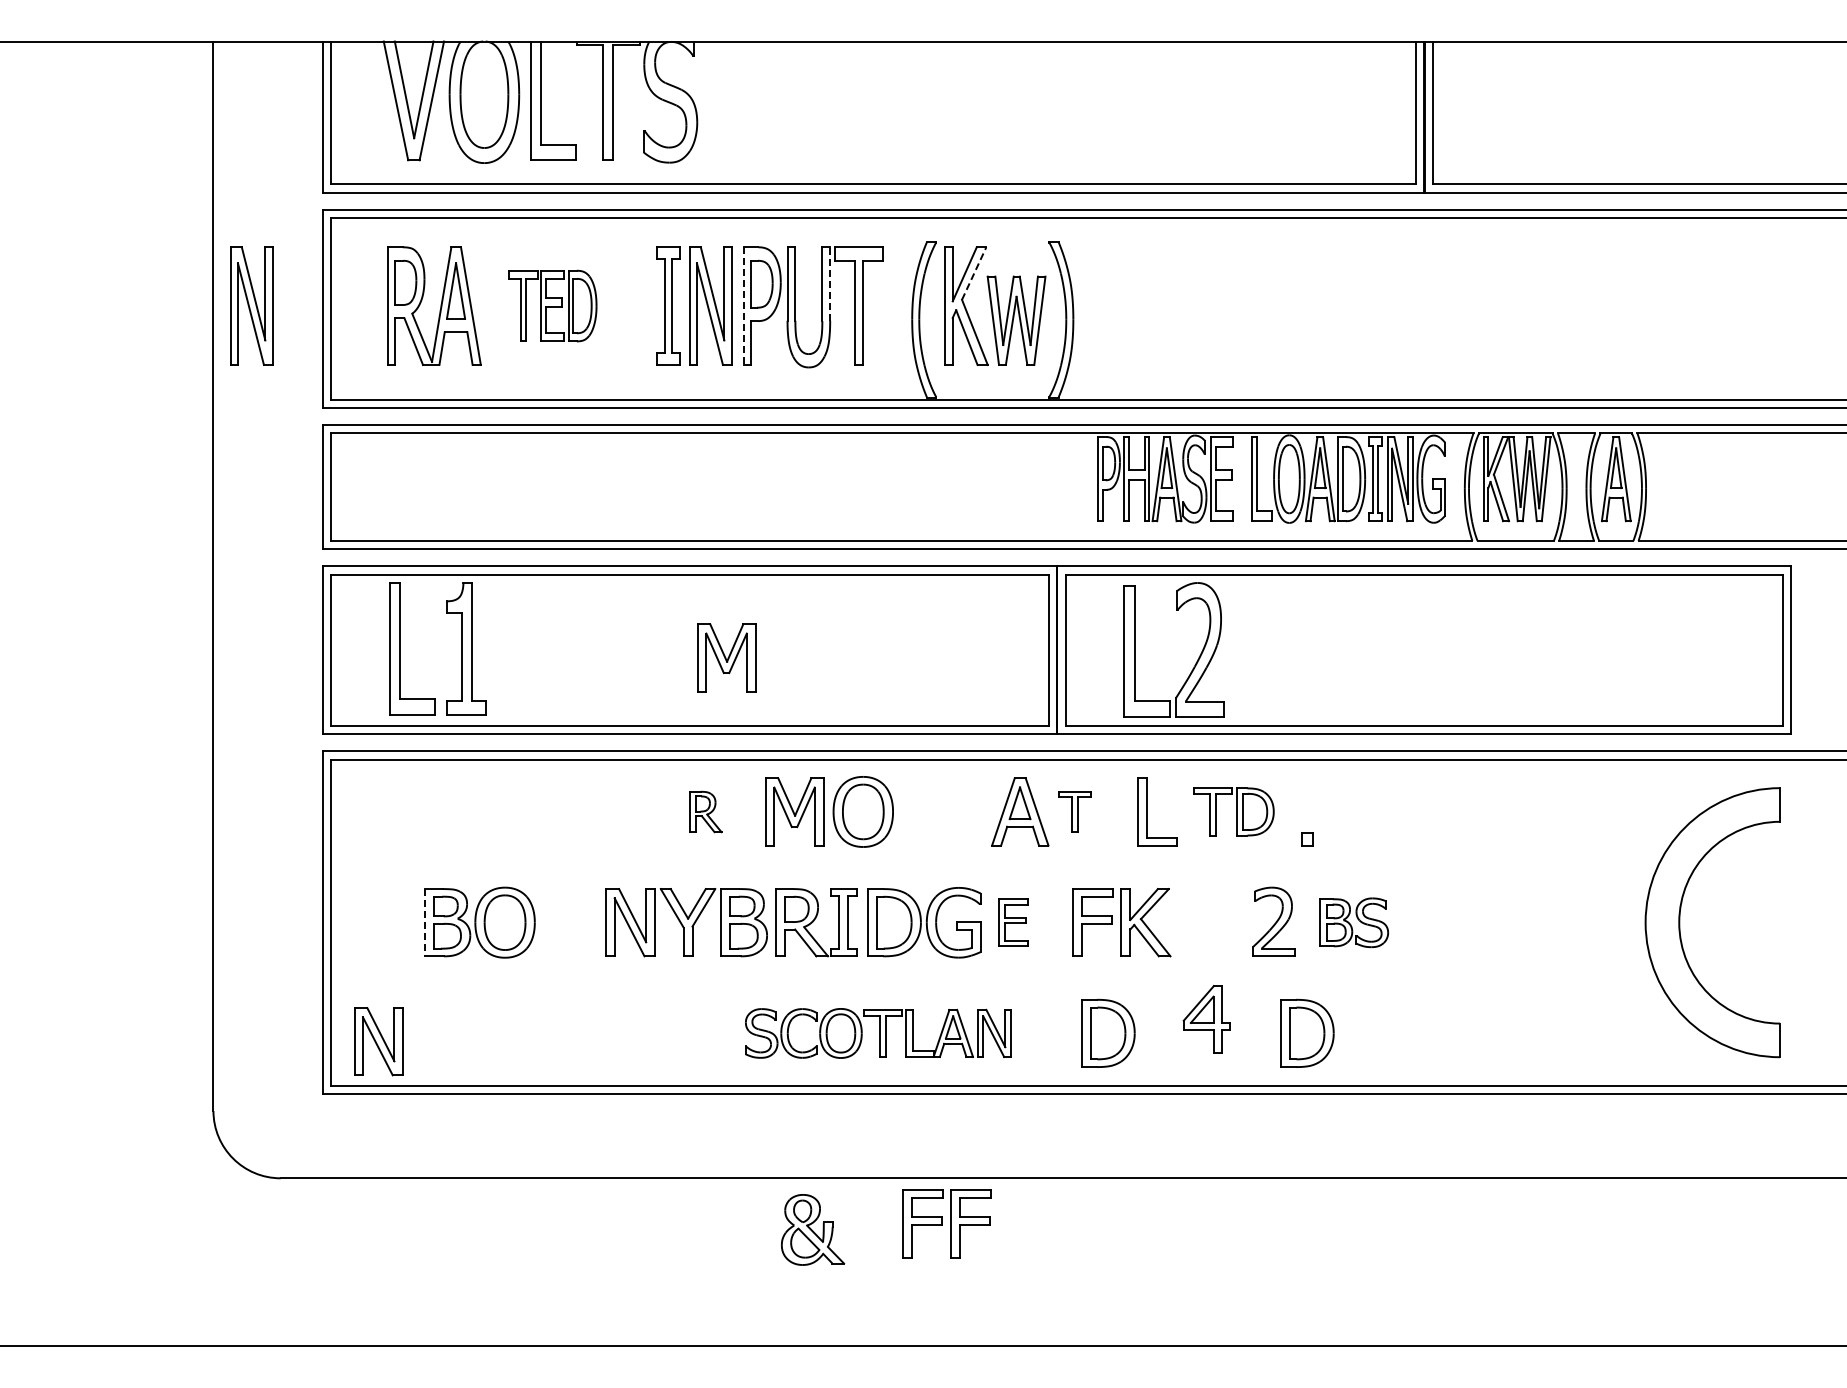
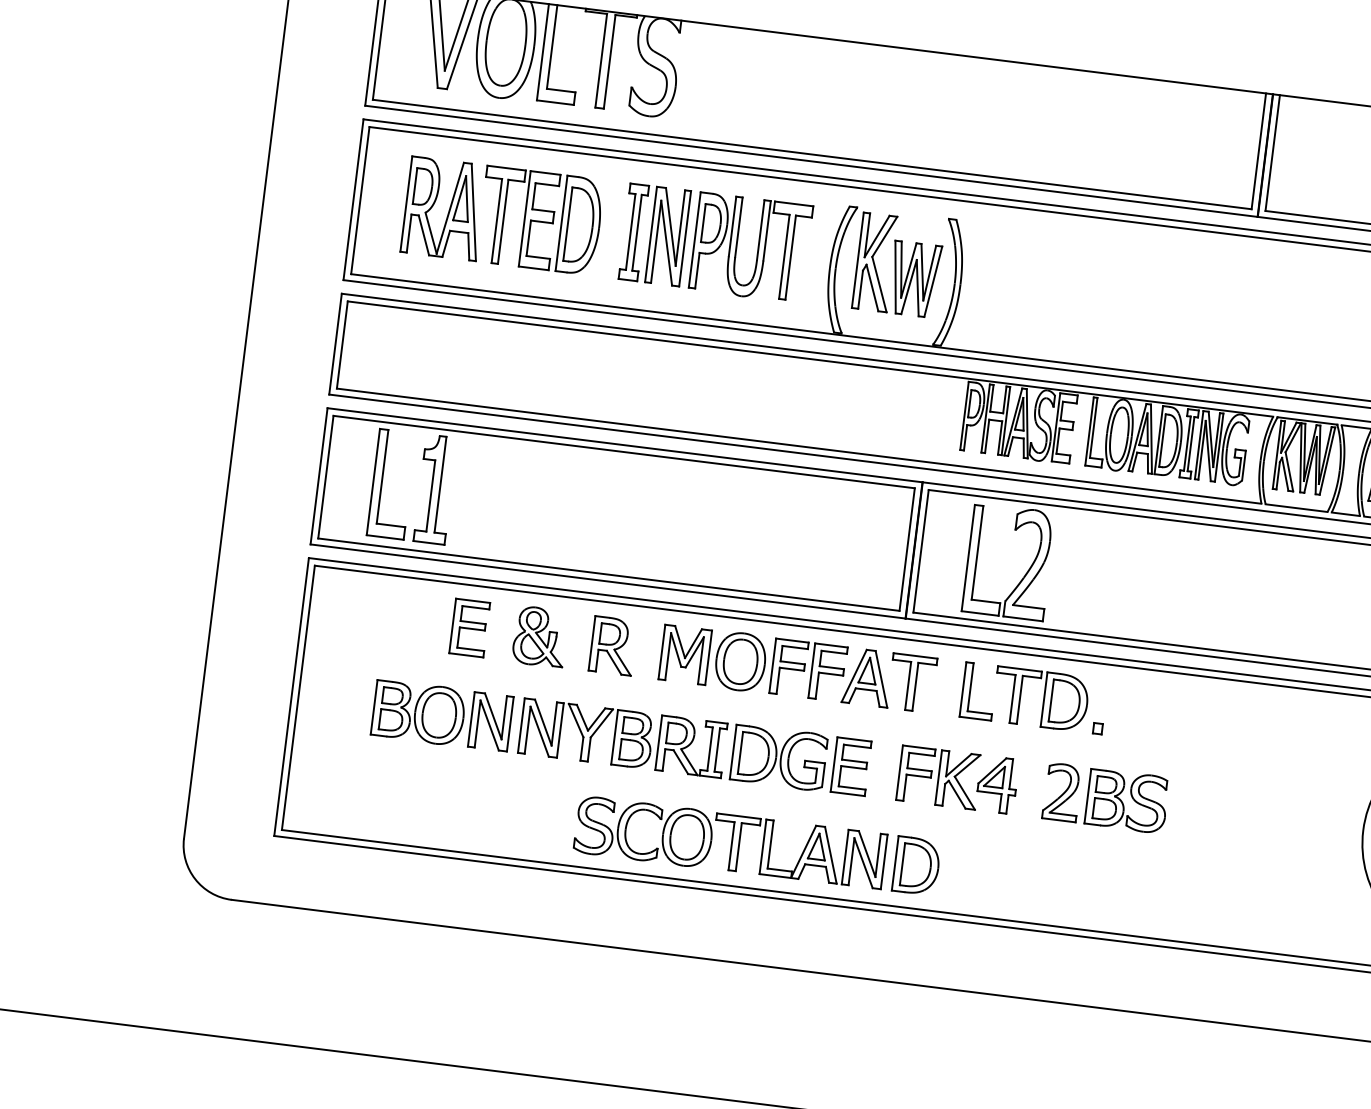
line: (974, 273) -> (885, 236), dashed -> solid
line: (830, 284) -> (767, 231), dashed -> solid
part: (251, 305) -> (296, 189), removed
part: (552, 305) -> (539, 220), size x1.67
line: (743, 306) -> (694, 240), dashed -> solid
part: (726, 657) -> (645, 522), removed
part: (528, 811) -> (469, 627), added
part: (705, 811) -> (612, 645), size x1.67
part: (1074, 811) -> (911, 682), size x1.67
part: (1233, 811) -> (1040, 698), size x1.43
line: (424, 922) -> (374, 707), dashed -> solid
part: (1012, 922) -> (850, 766), size x1.43
part: (1354, 922) -> (1127, 800), size x1.43
part: (1206, 1019) -> (997, 784), moved
part: (1307, 1032) -> (1078, 885), removed
part: (878, 1033) -> (730, 842), size x1.43
part: (378, 1041) -> (490, 721), moved
part: (946, 1223) -> (808, 669), moved
part: (813, 1229) -> (540, 636), moved

